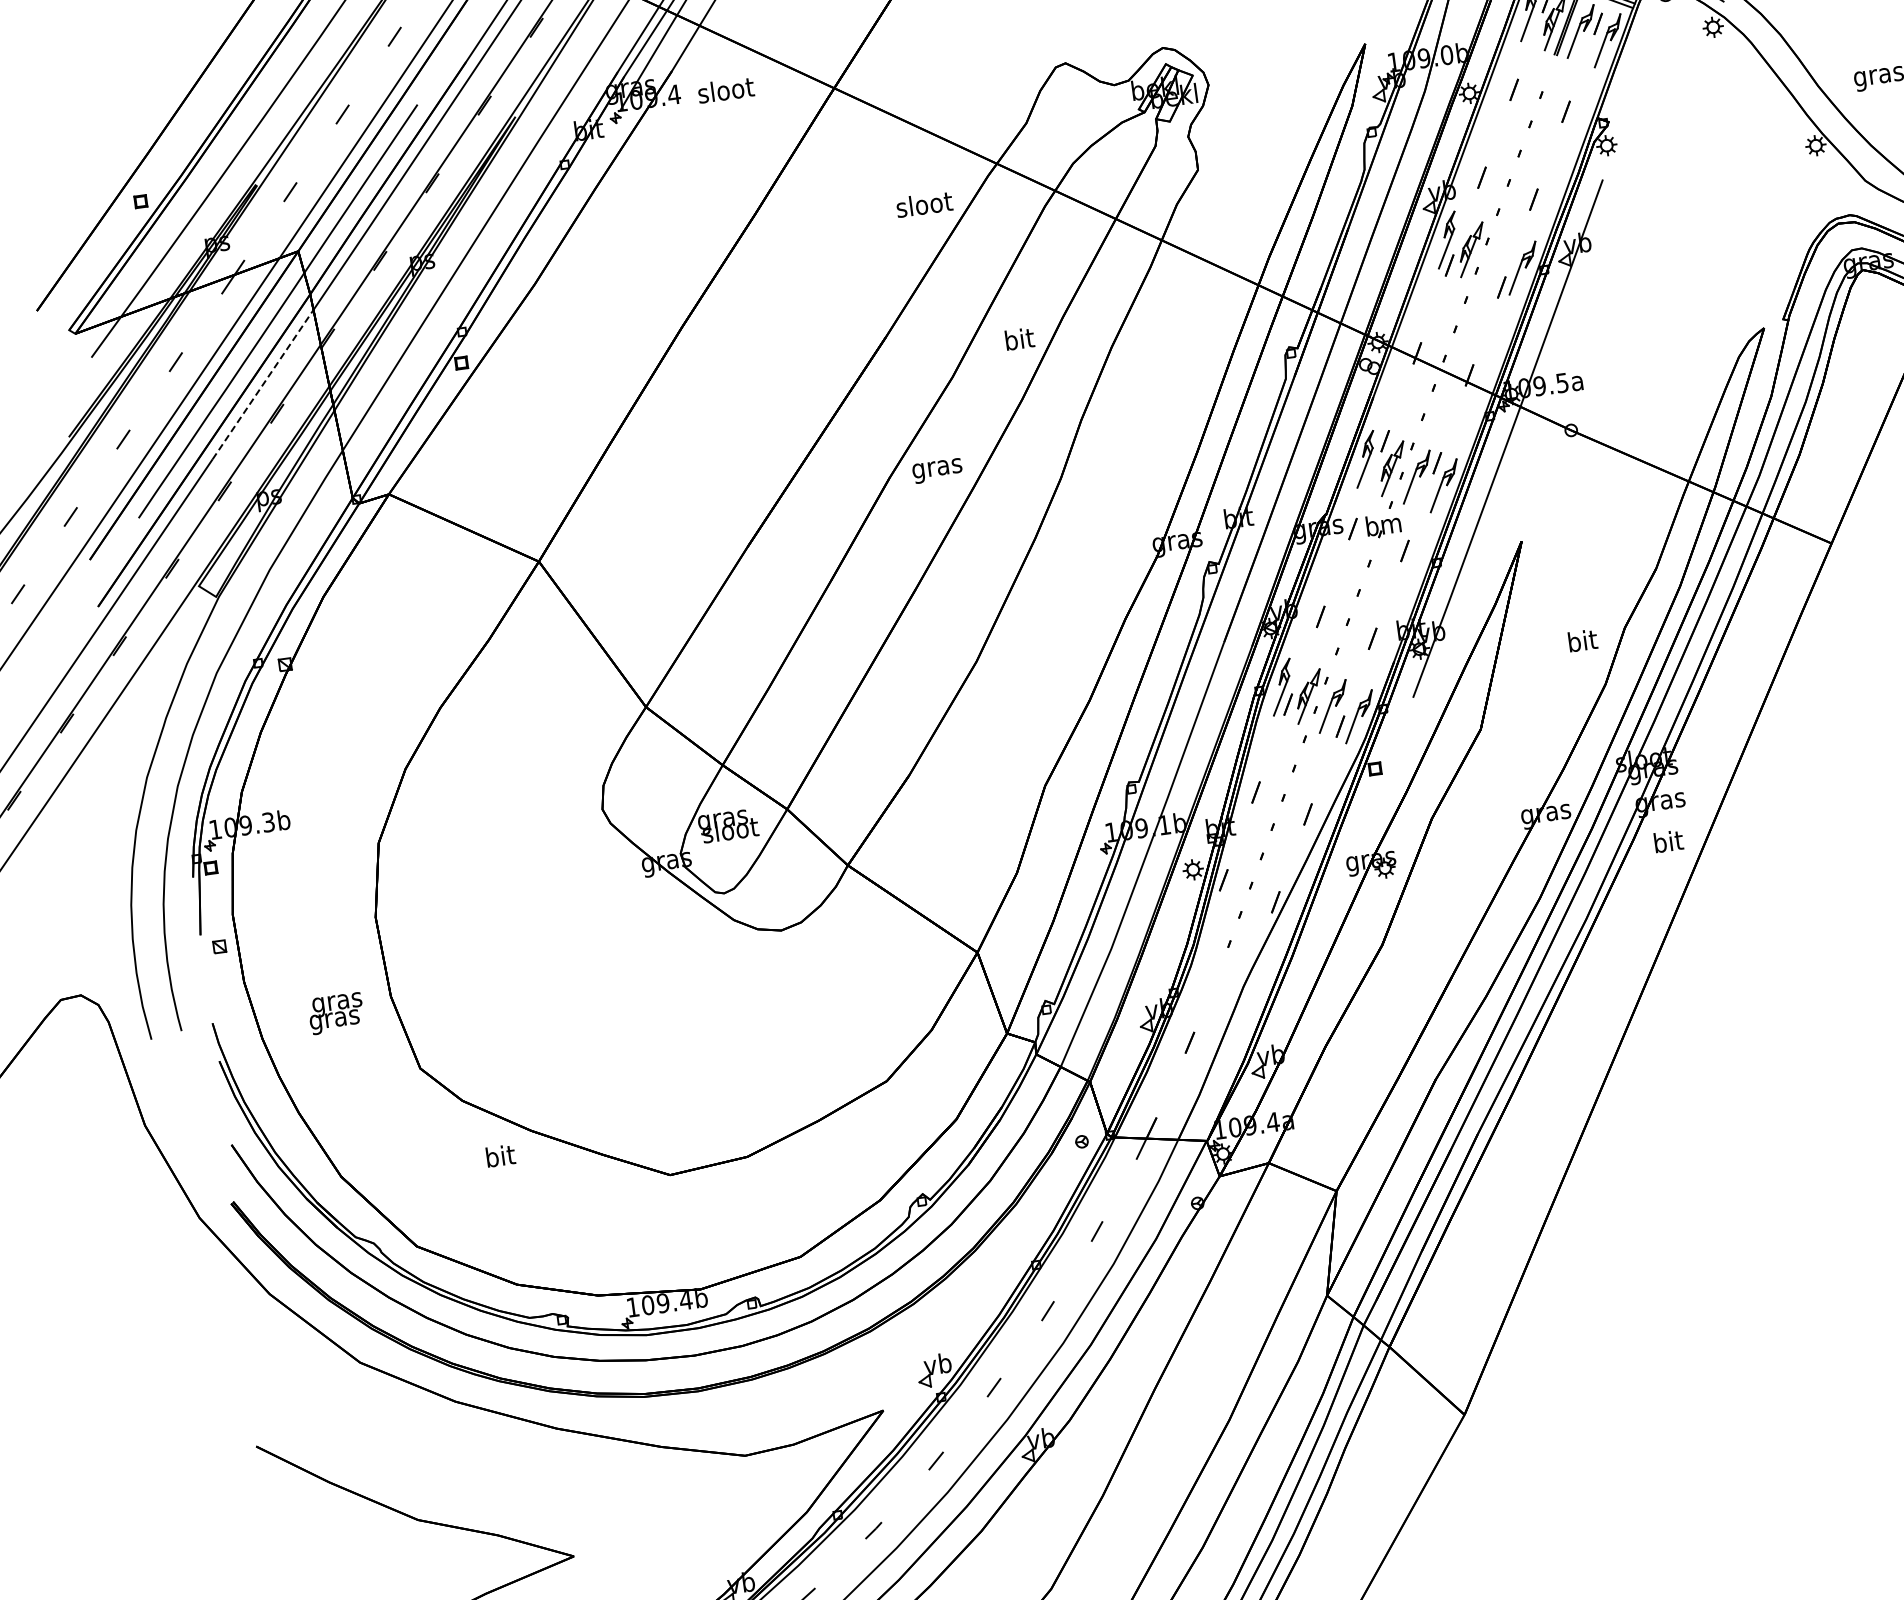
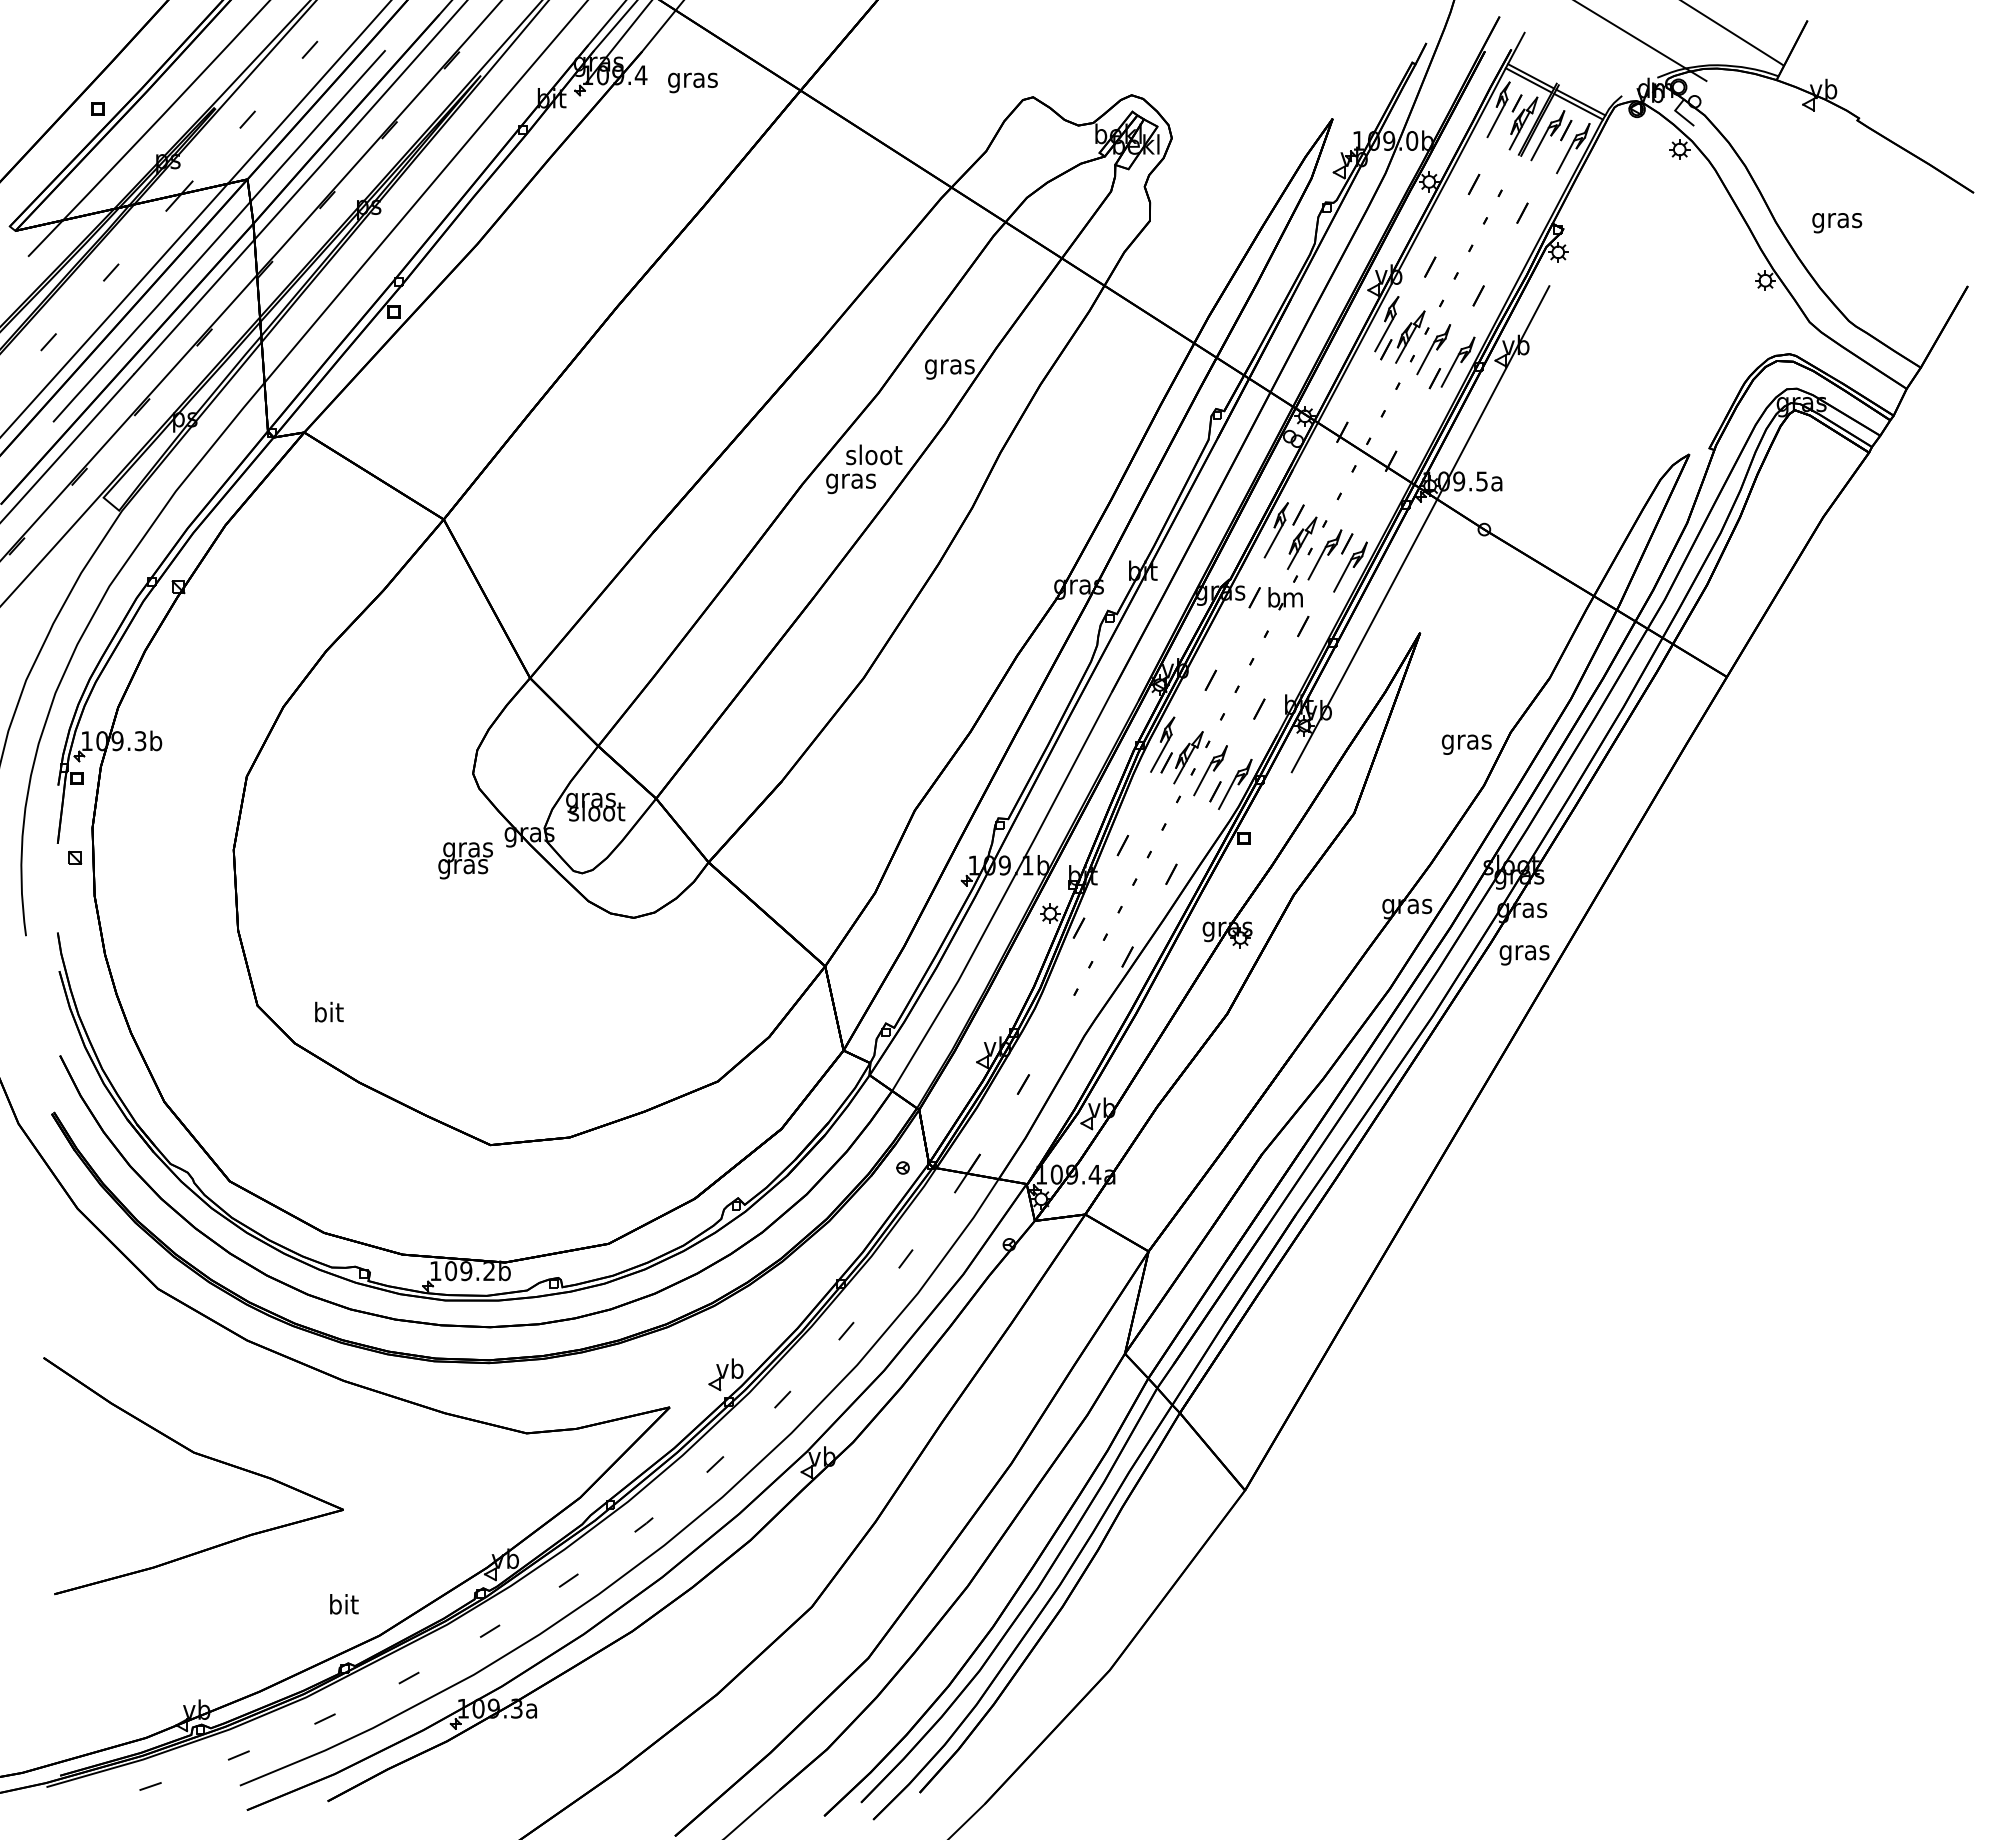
text: (726, 92) -> (693, 80), sloot -> gras
text: (924, 203) -> (874, 454), moved
part: (1496, 258) -> (1433, 349), added
text: (1019, 341) -> (949, 366), bit -> gras
line: (263, 384) -> (194, 306), dashed -> solid
text: (1582, 642) -> (1466, 741), bit -> gras
text: (1668, 843) -> (1524, 952), bit -> gras
text: (336, 1013) -> (465, 860), moved
text: (500, 1155) -> (329, 1011), moved
text: (685, 1300) -> (488, 1271), 109.4b -> 109.2b

